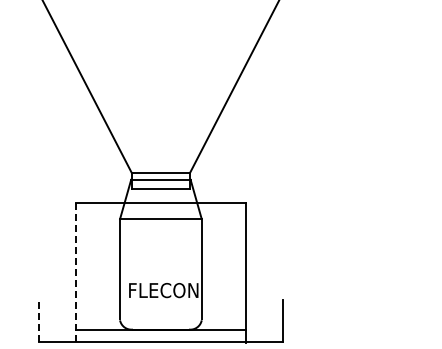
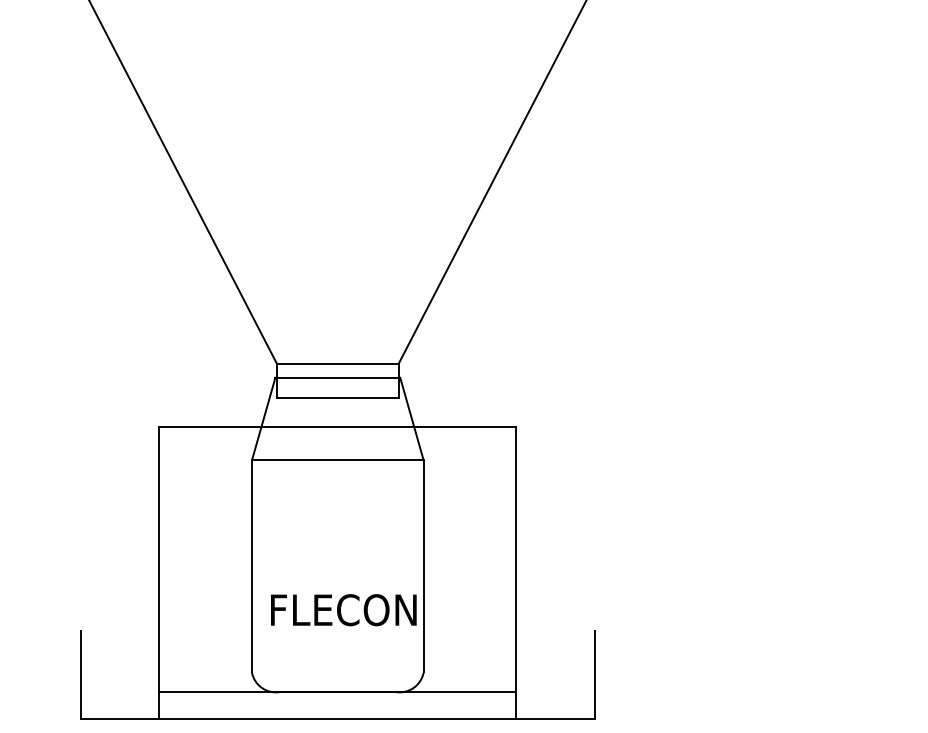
line: (75, 272) -> (158, 572), dashed -> solid
line: (38, 320) -> (80, 673), dashed -> solid

